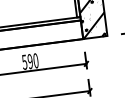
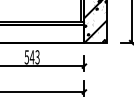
text: (32, 61) -> (34, 57), 590 -> 543

